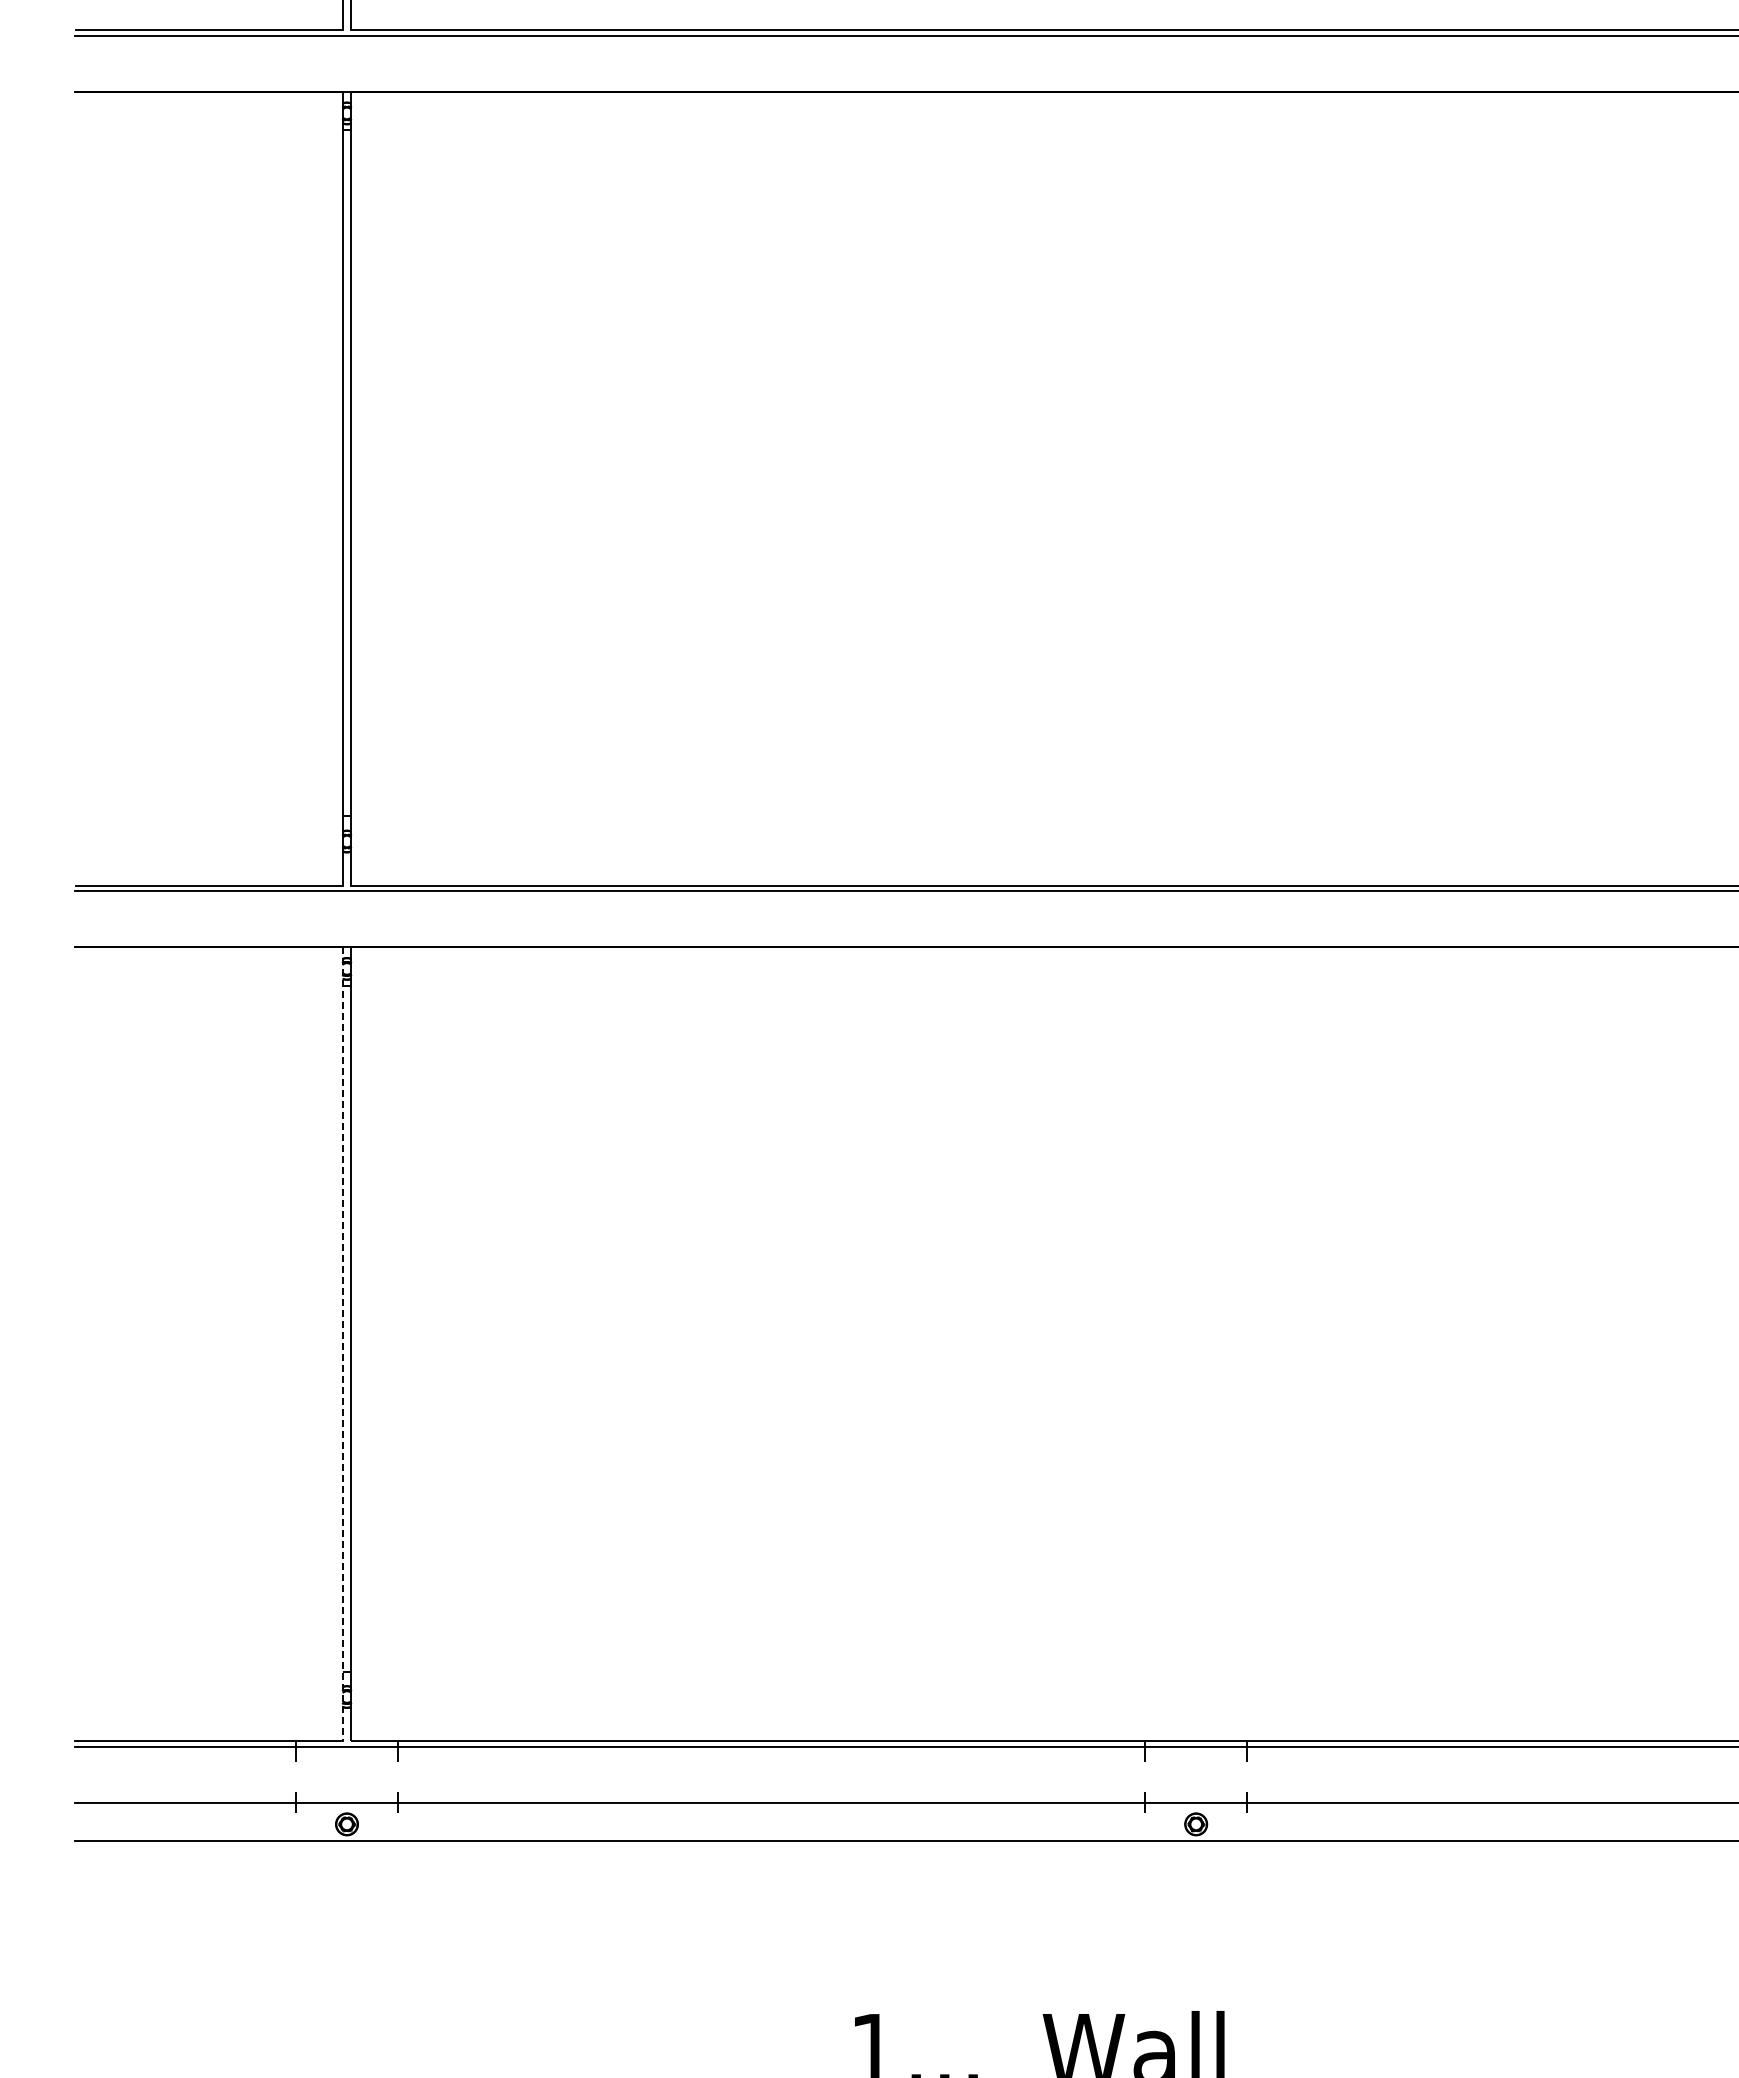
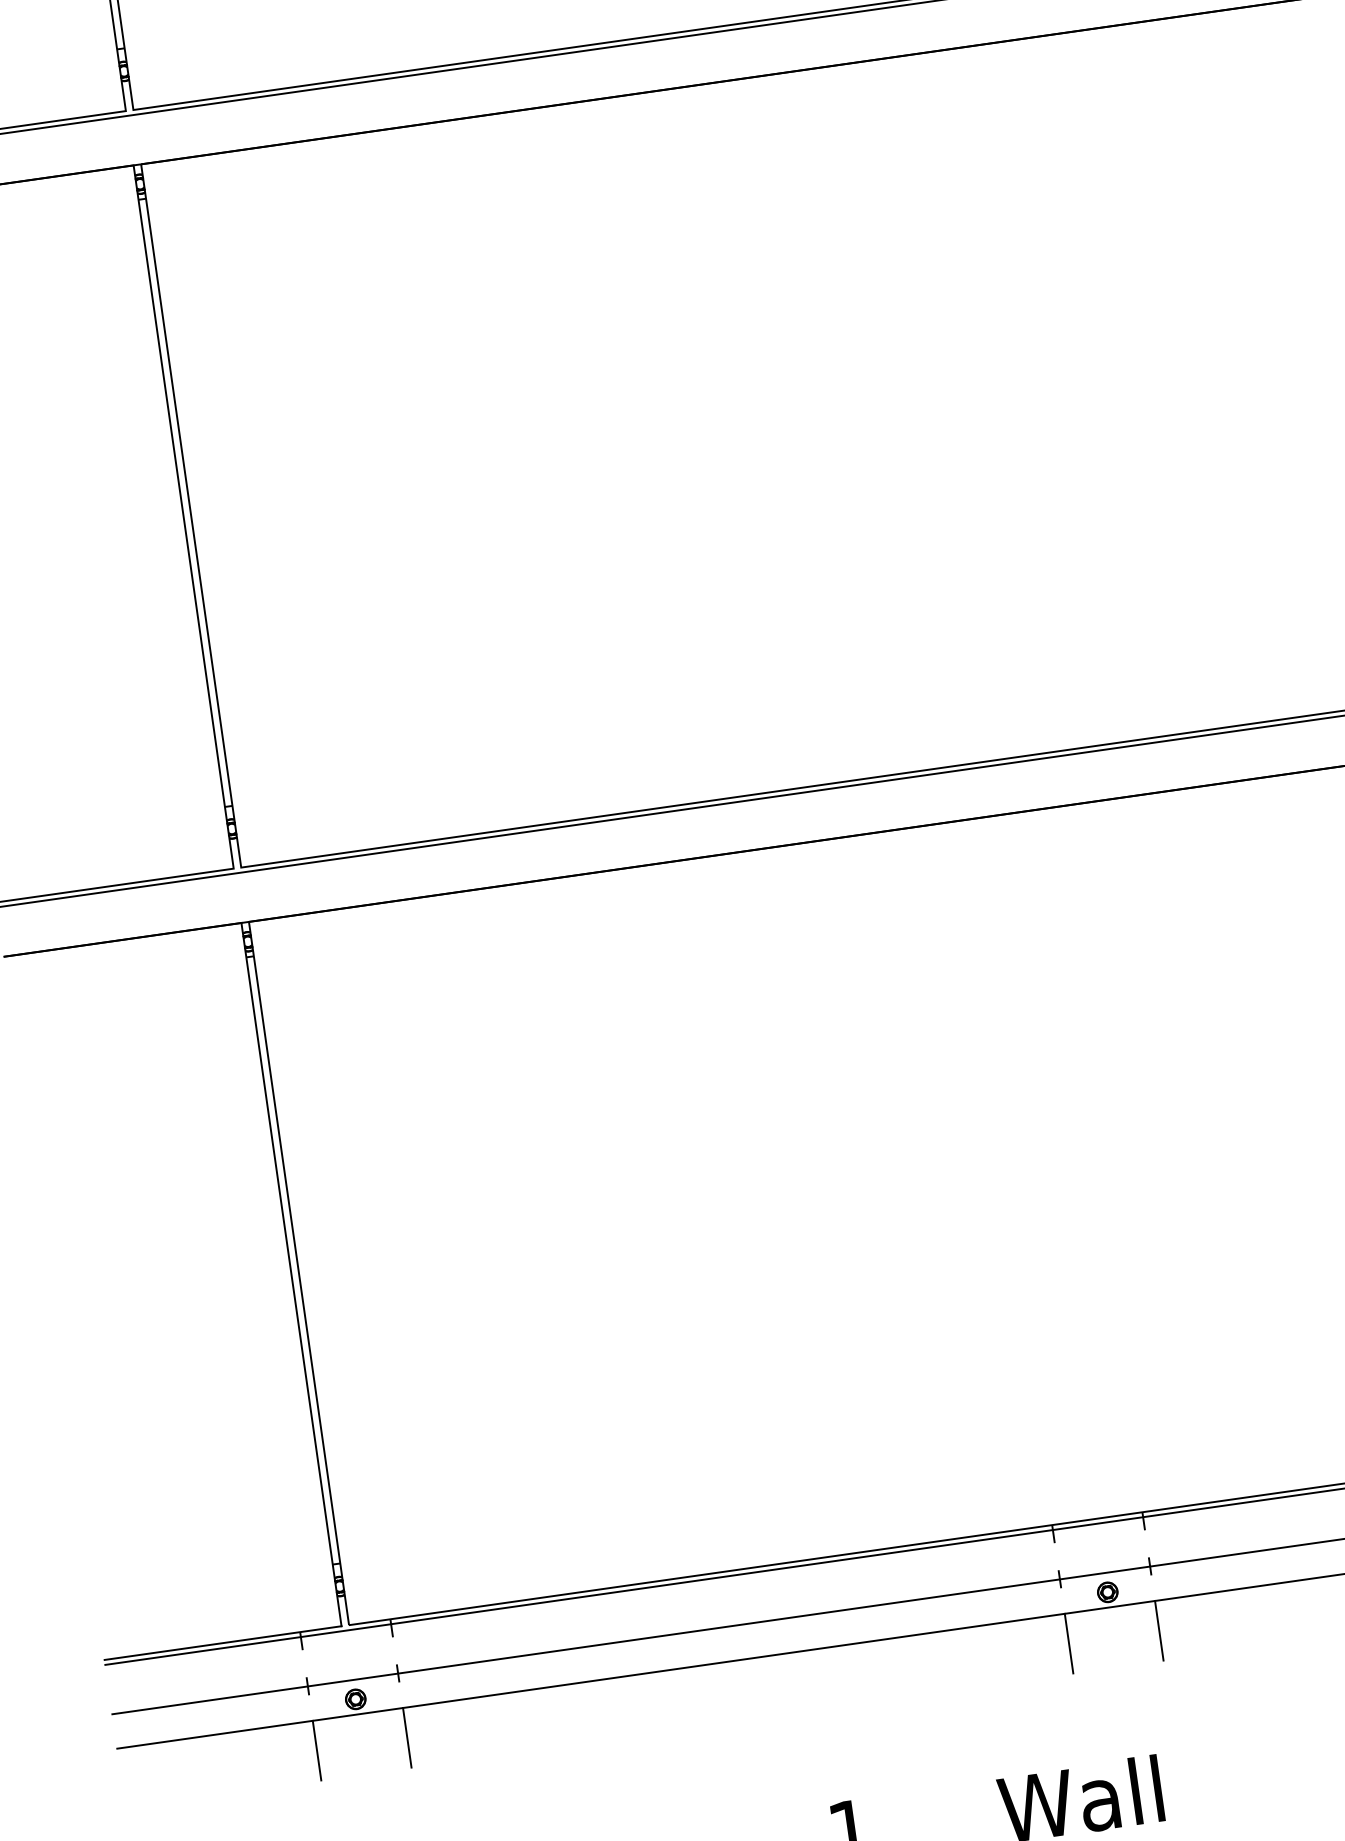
line: (342, 1344) -> (291, 1274), dashed -> solid
line: (296, 1874) -> (317, 1750), added
line: (397, 1874) -> (406, 1737), added
line: (1145, 1874) -> (1069, 1643), added
line: (1247, 1874) -> (1159, 1630), added

